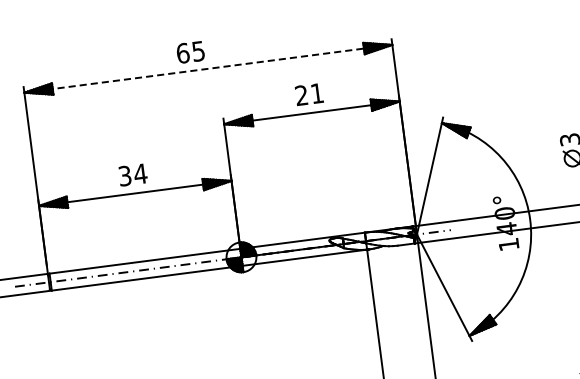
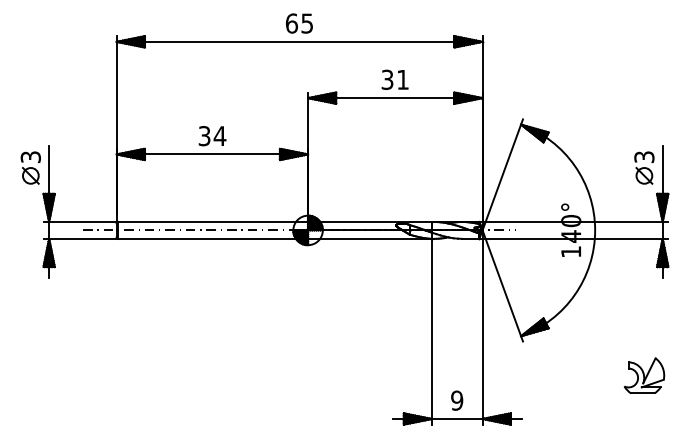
text: (190, 52) -> (299, 23), moved
line: (208, 68) -> (299, 41), dashed -> solid
text: (301, 95) -> (387, 79), 21 -> 31

